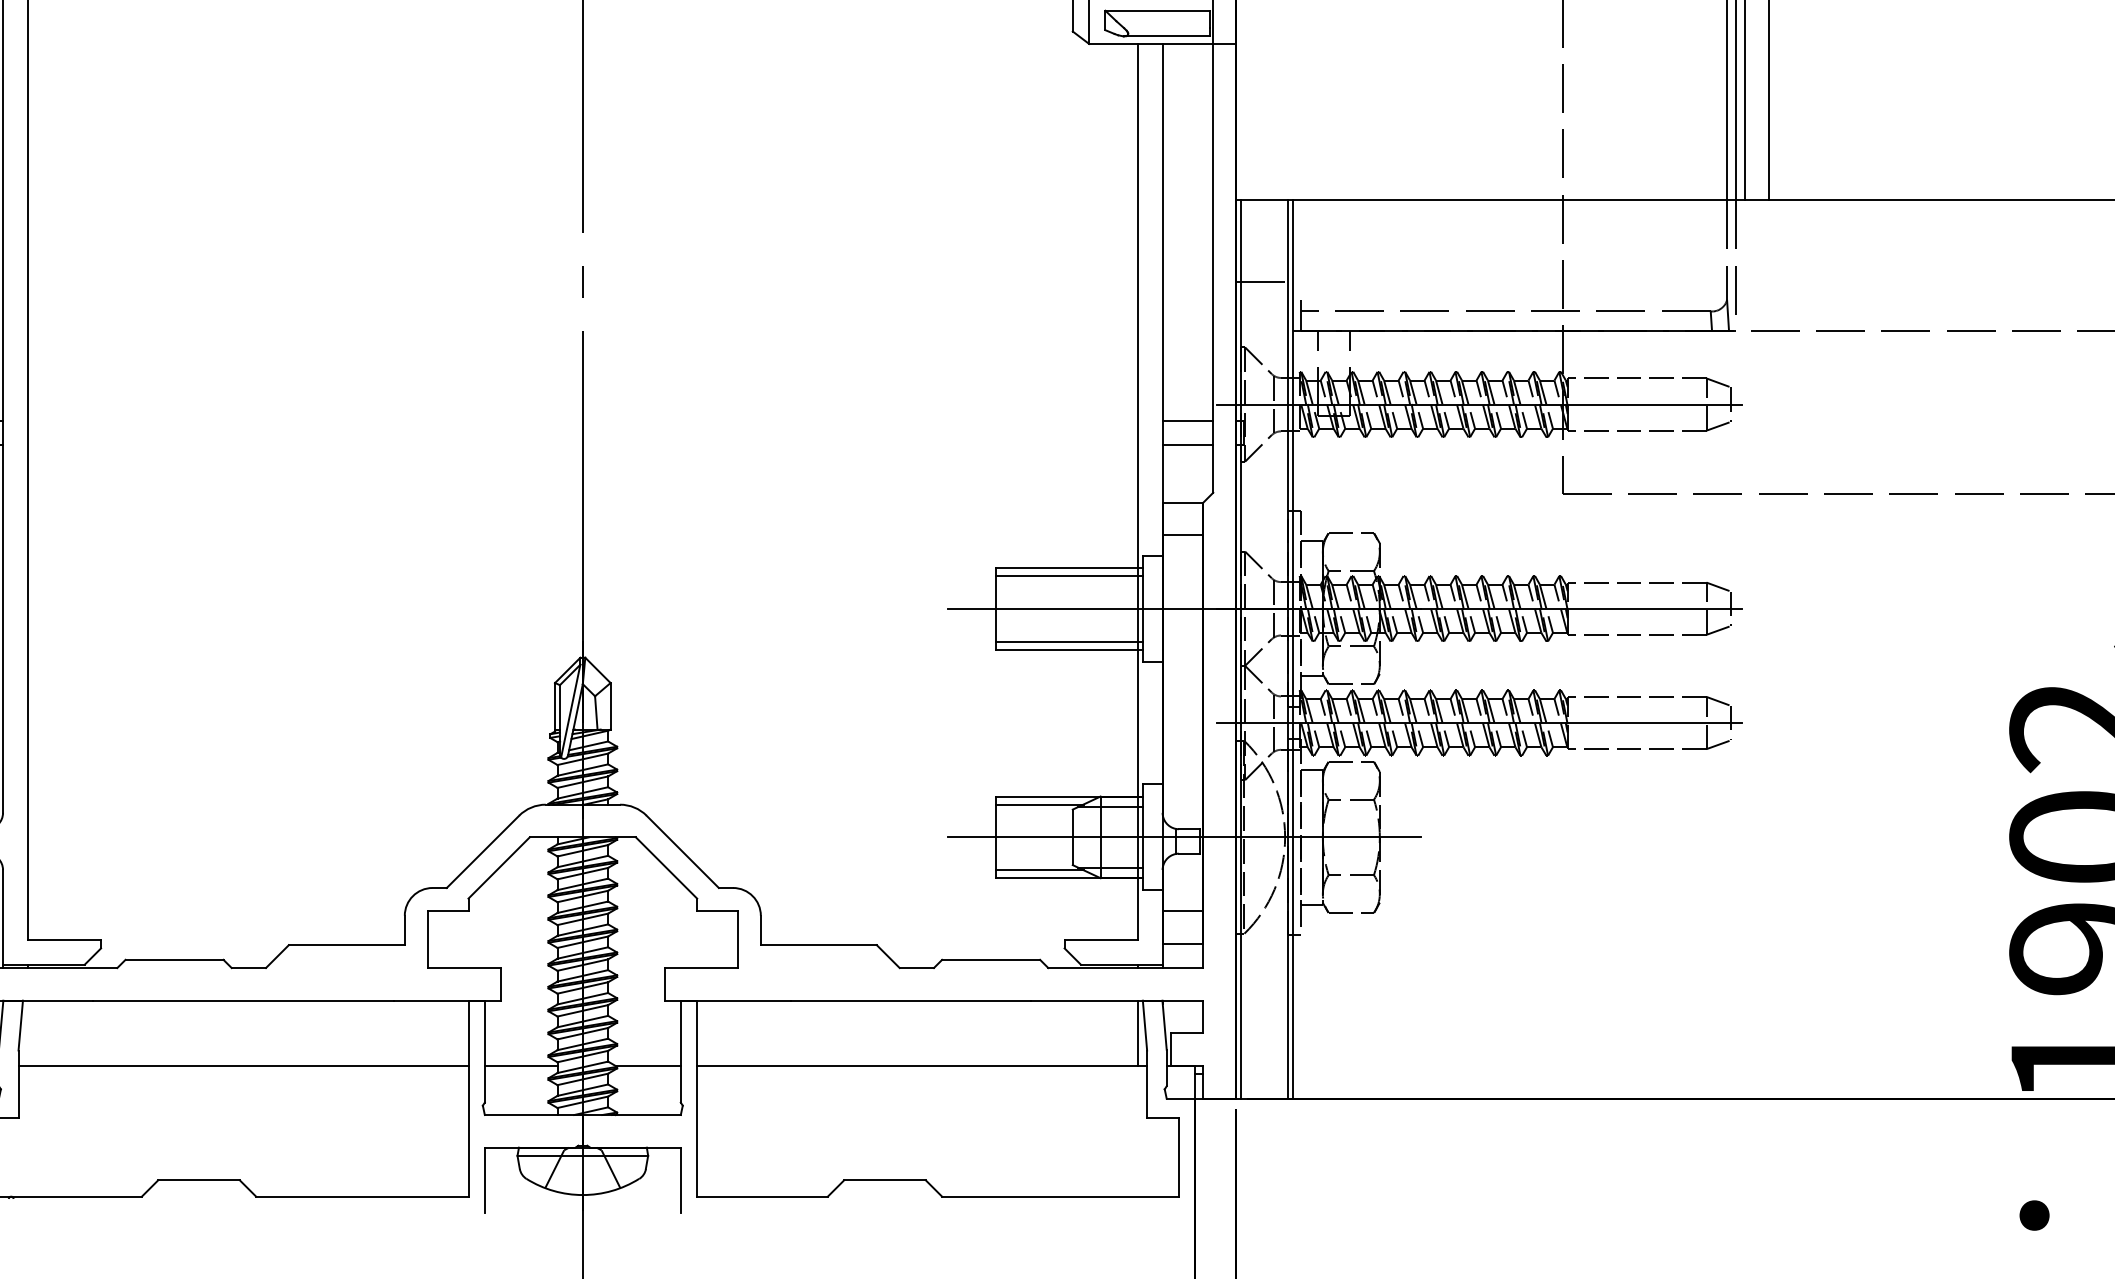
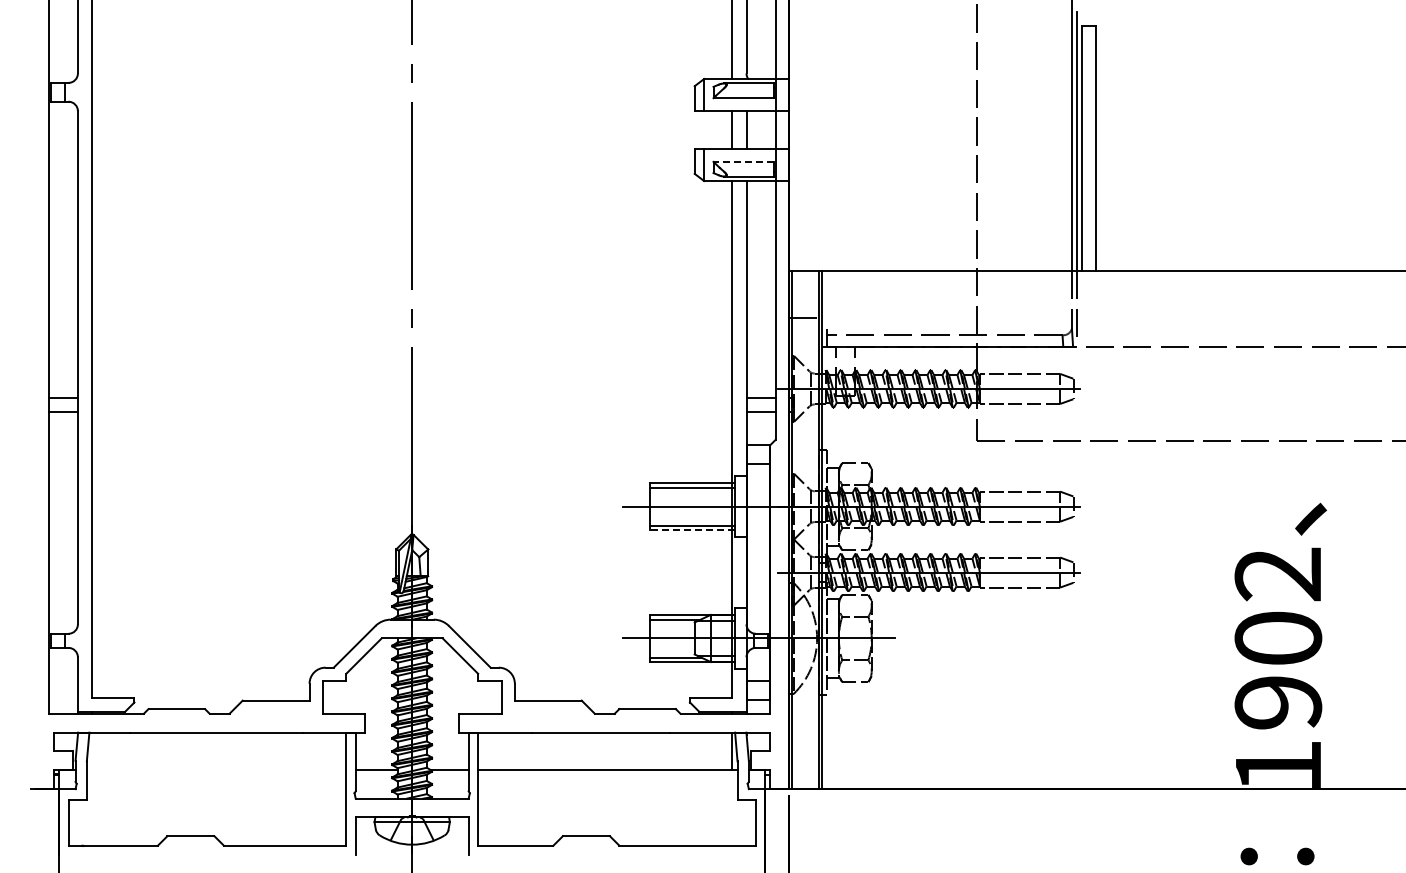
line: (1157, 10) -> (743, 161), solid -> dashed
line: (1068, 650) -> (692, 530), solid -> dashed
line: (243, 1066) -> (216, 770), removed

